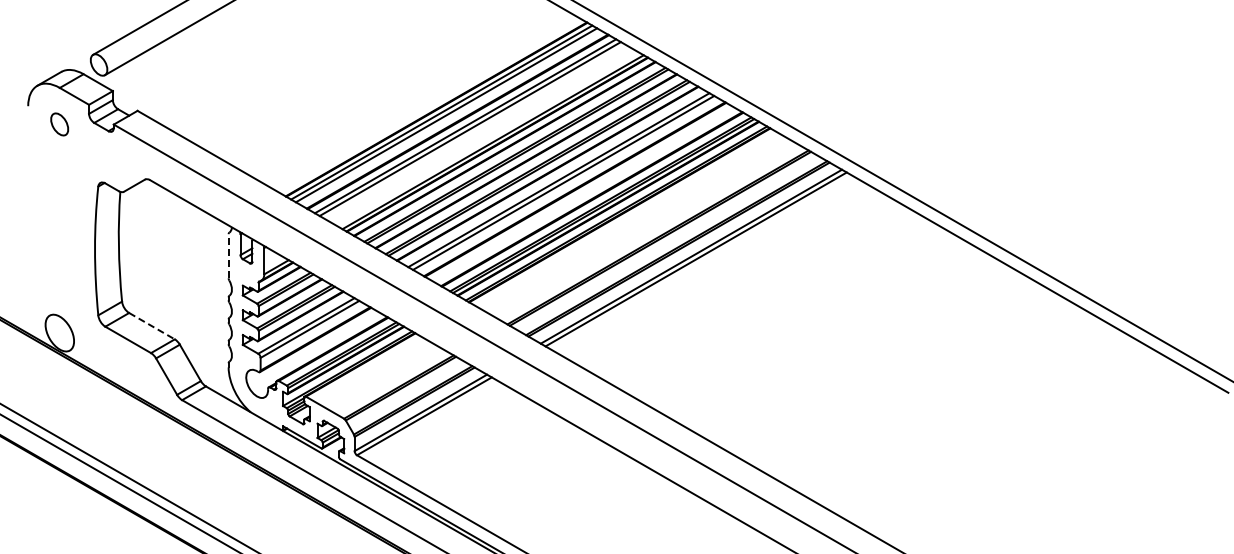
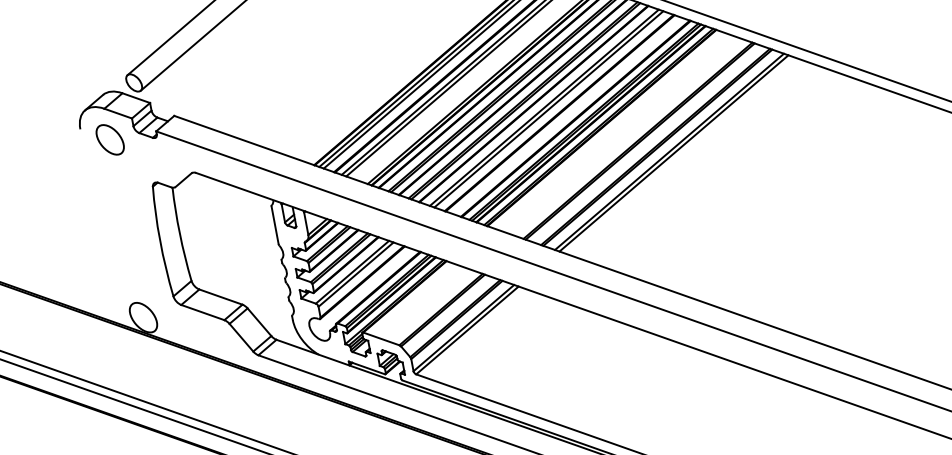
part: (59, 124) -> (109, 139), size x1.67
line: (228, 255) -> (274, 224), dashed -> solid
line: (152, 326) -> (221, 297), dashed -> solid

